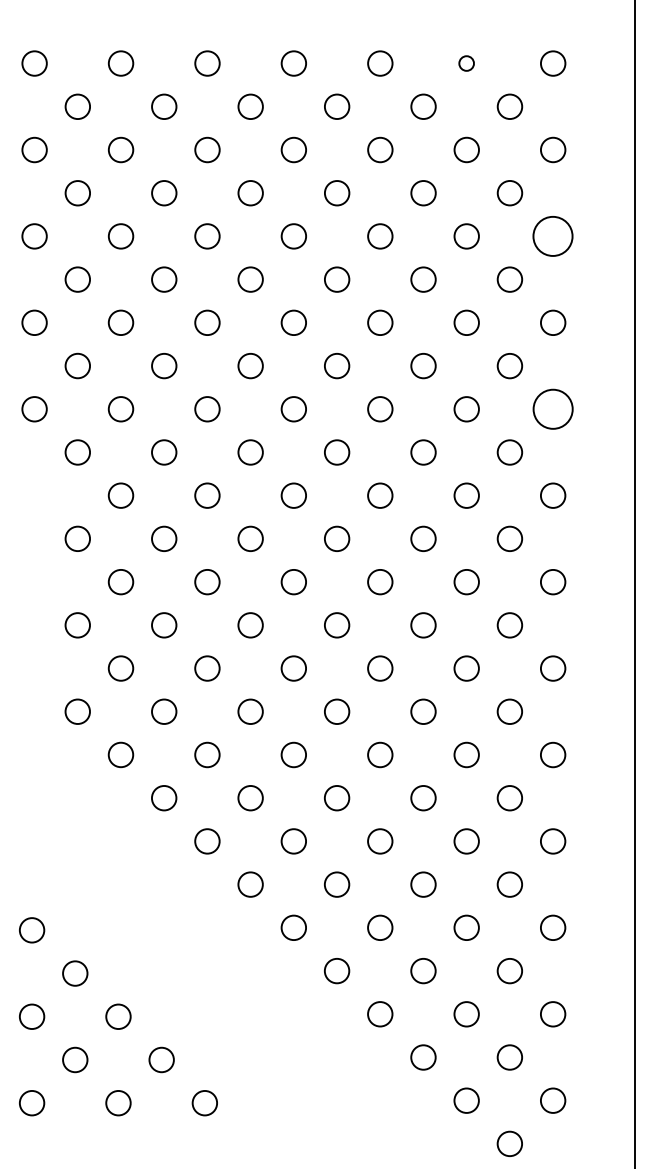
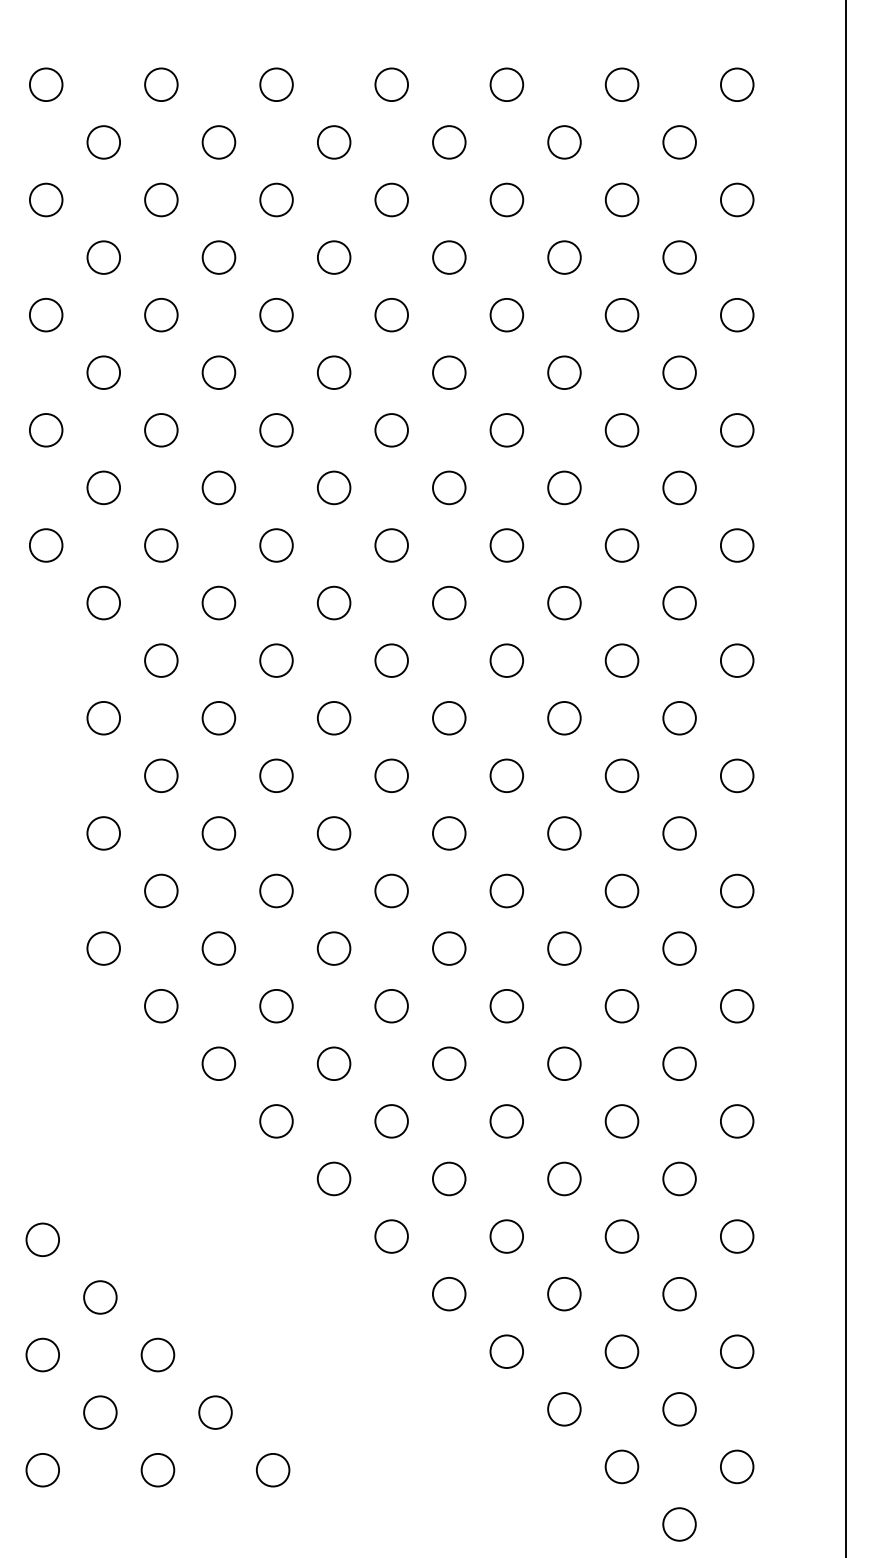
circle: (466, 63) -> (621, 84), size x1.67
circle: (553, 236) -> (737, 315), size x0.62
circle: (552, 409) -> (736, 545), size x0.62

